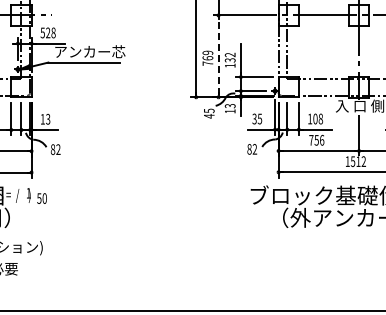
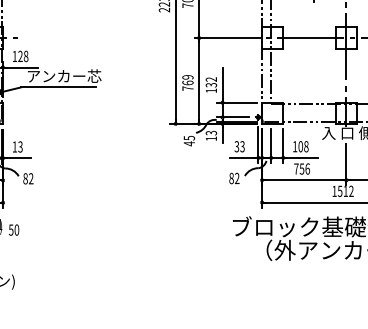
text: (42, 32) -> (14, 55), 528 -> 128
line: (218, 55) -> (199, 80), dashed -> solid
text: (260, 118) -> (243, 146), 35 -> 33

